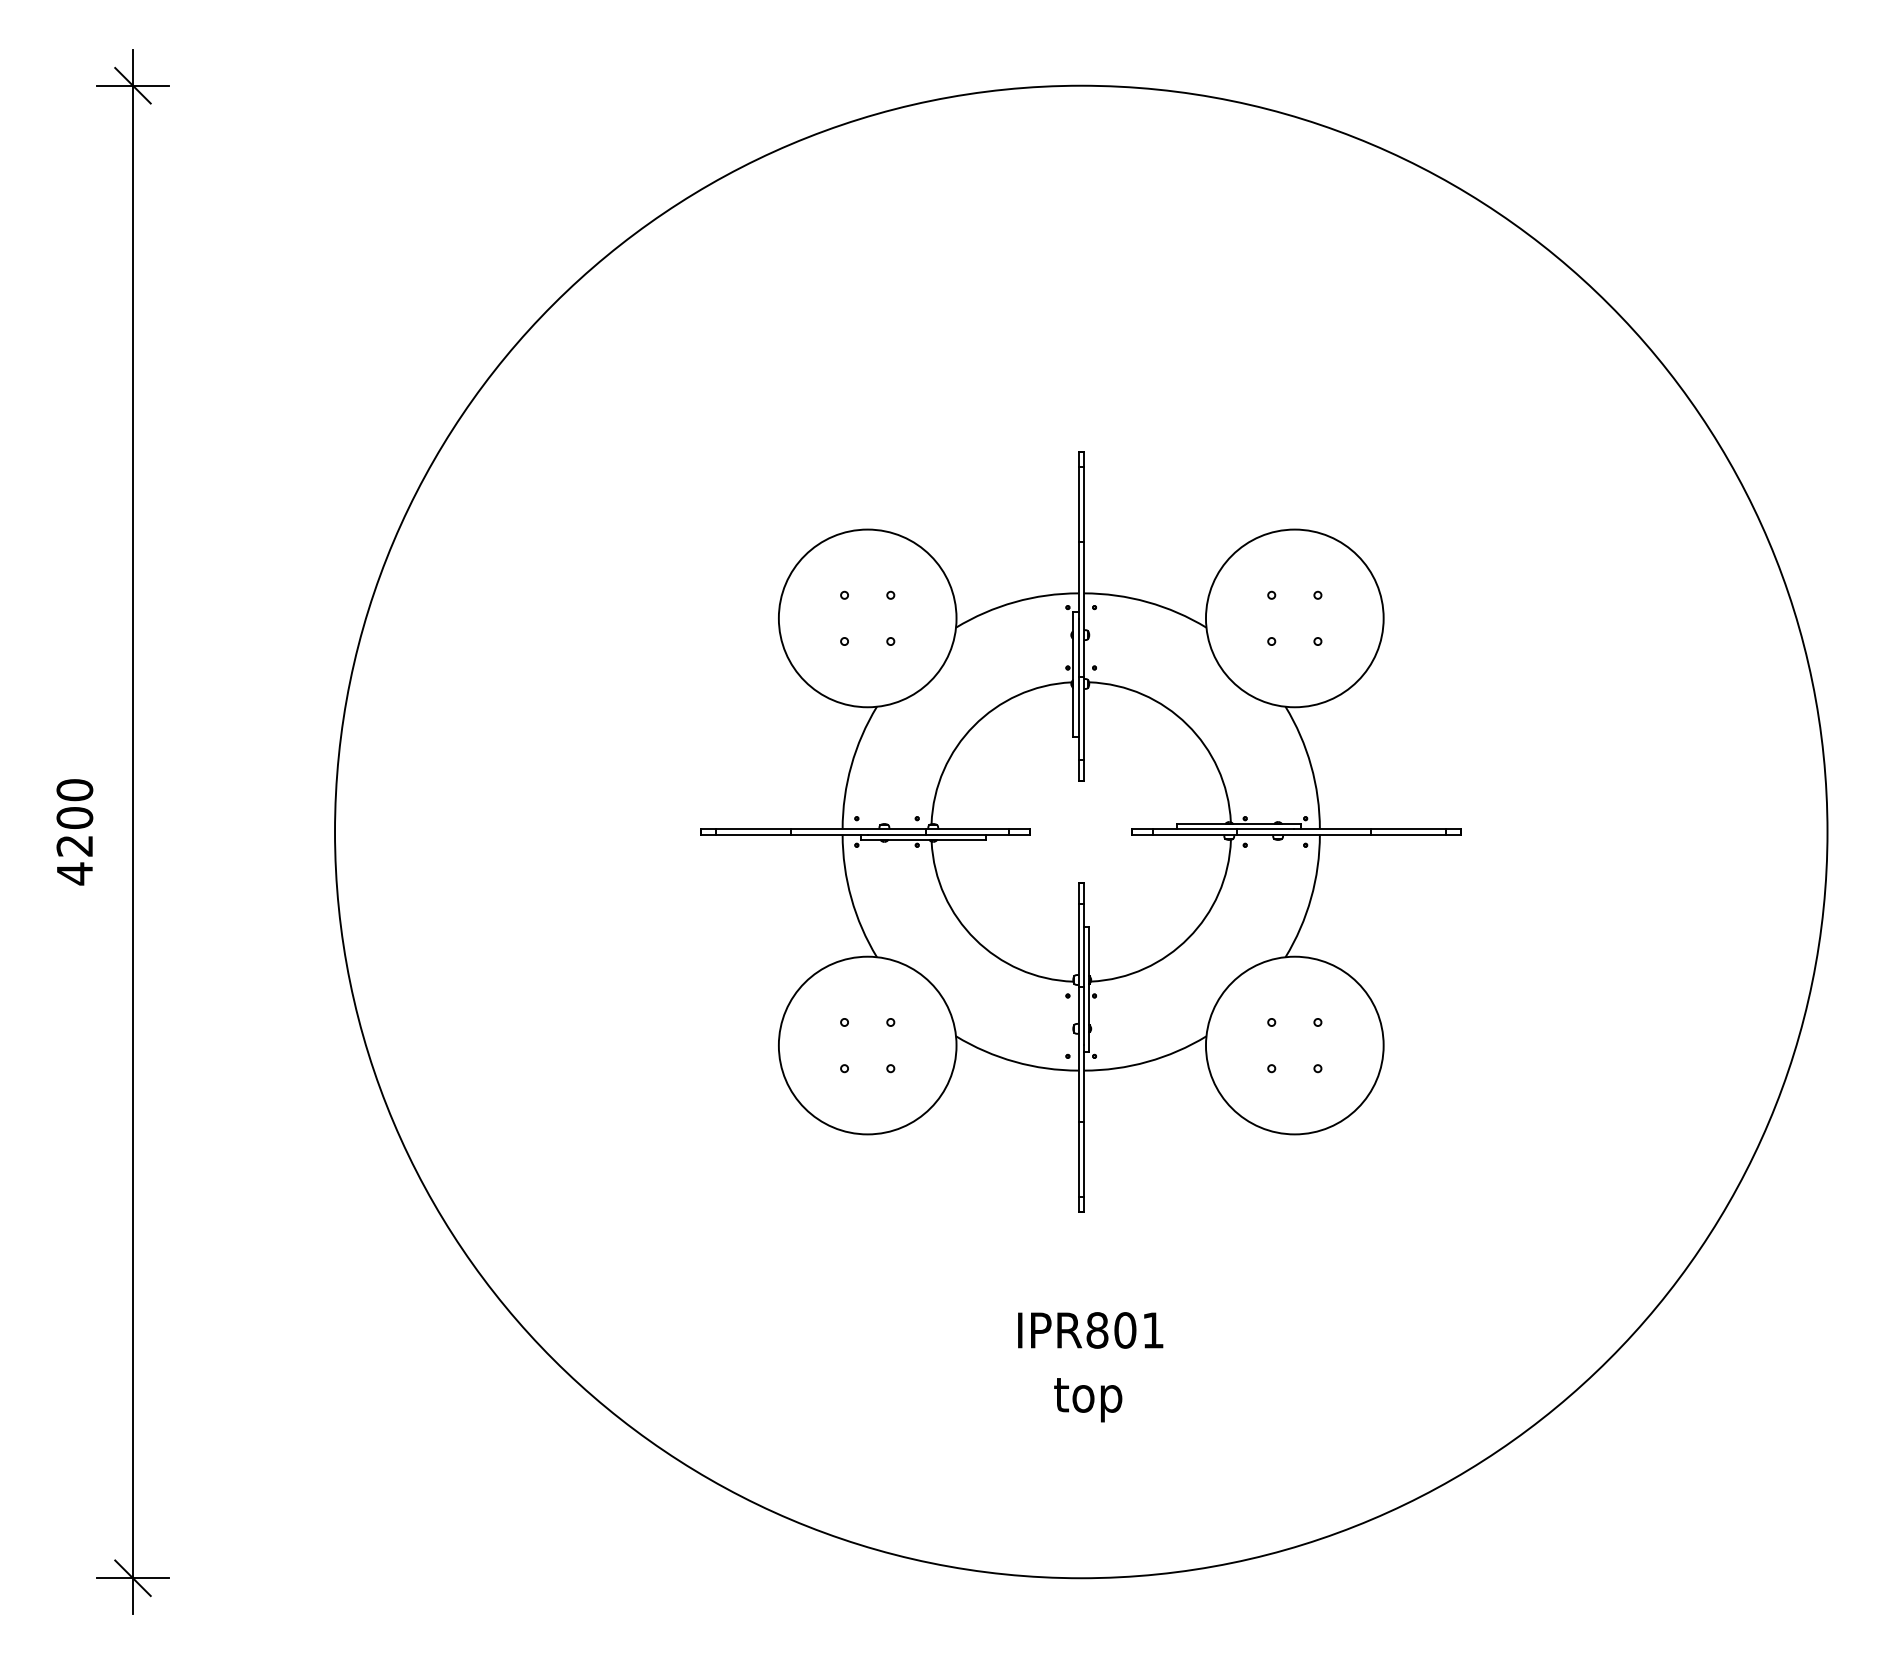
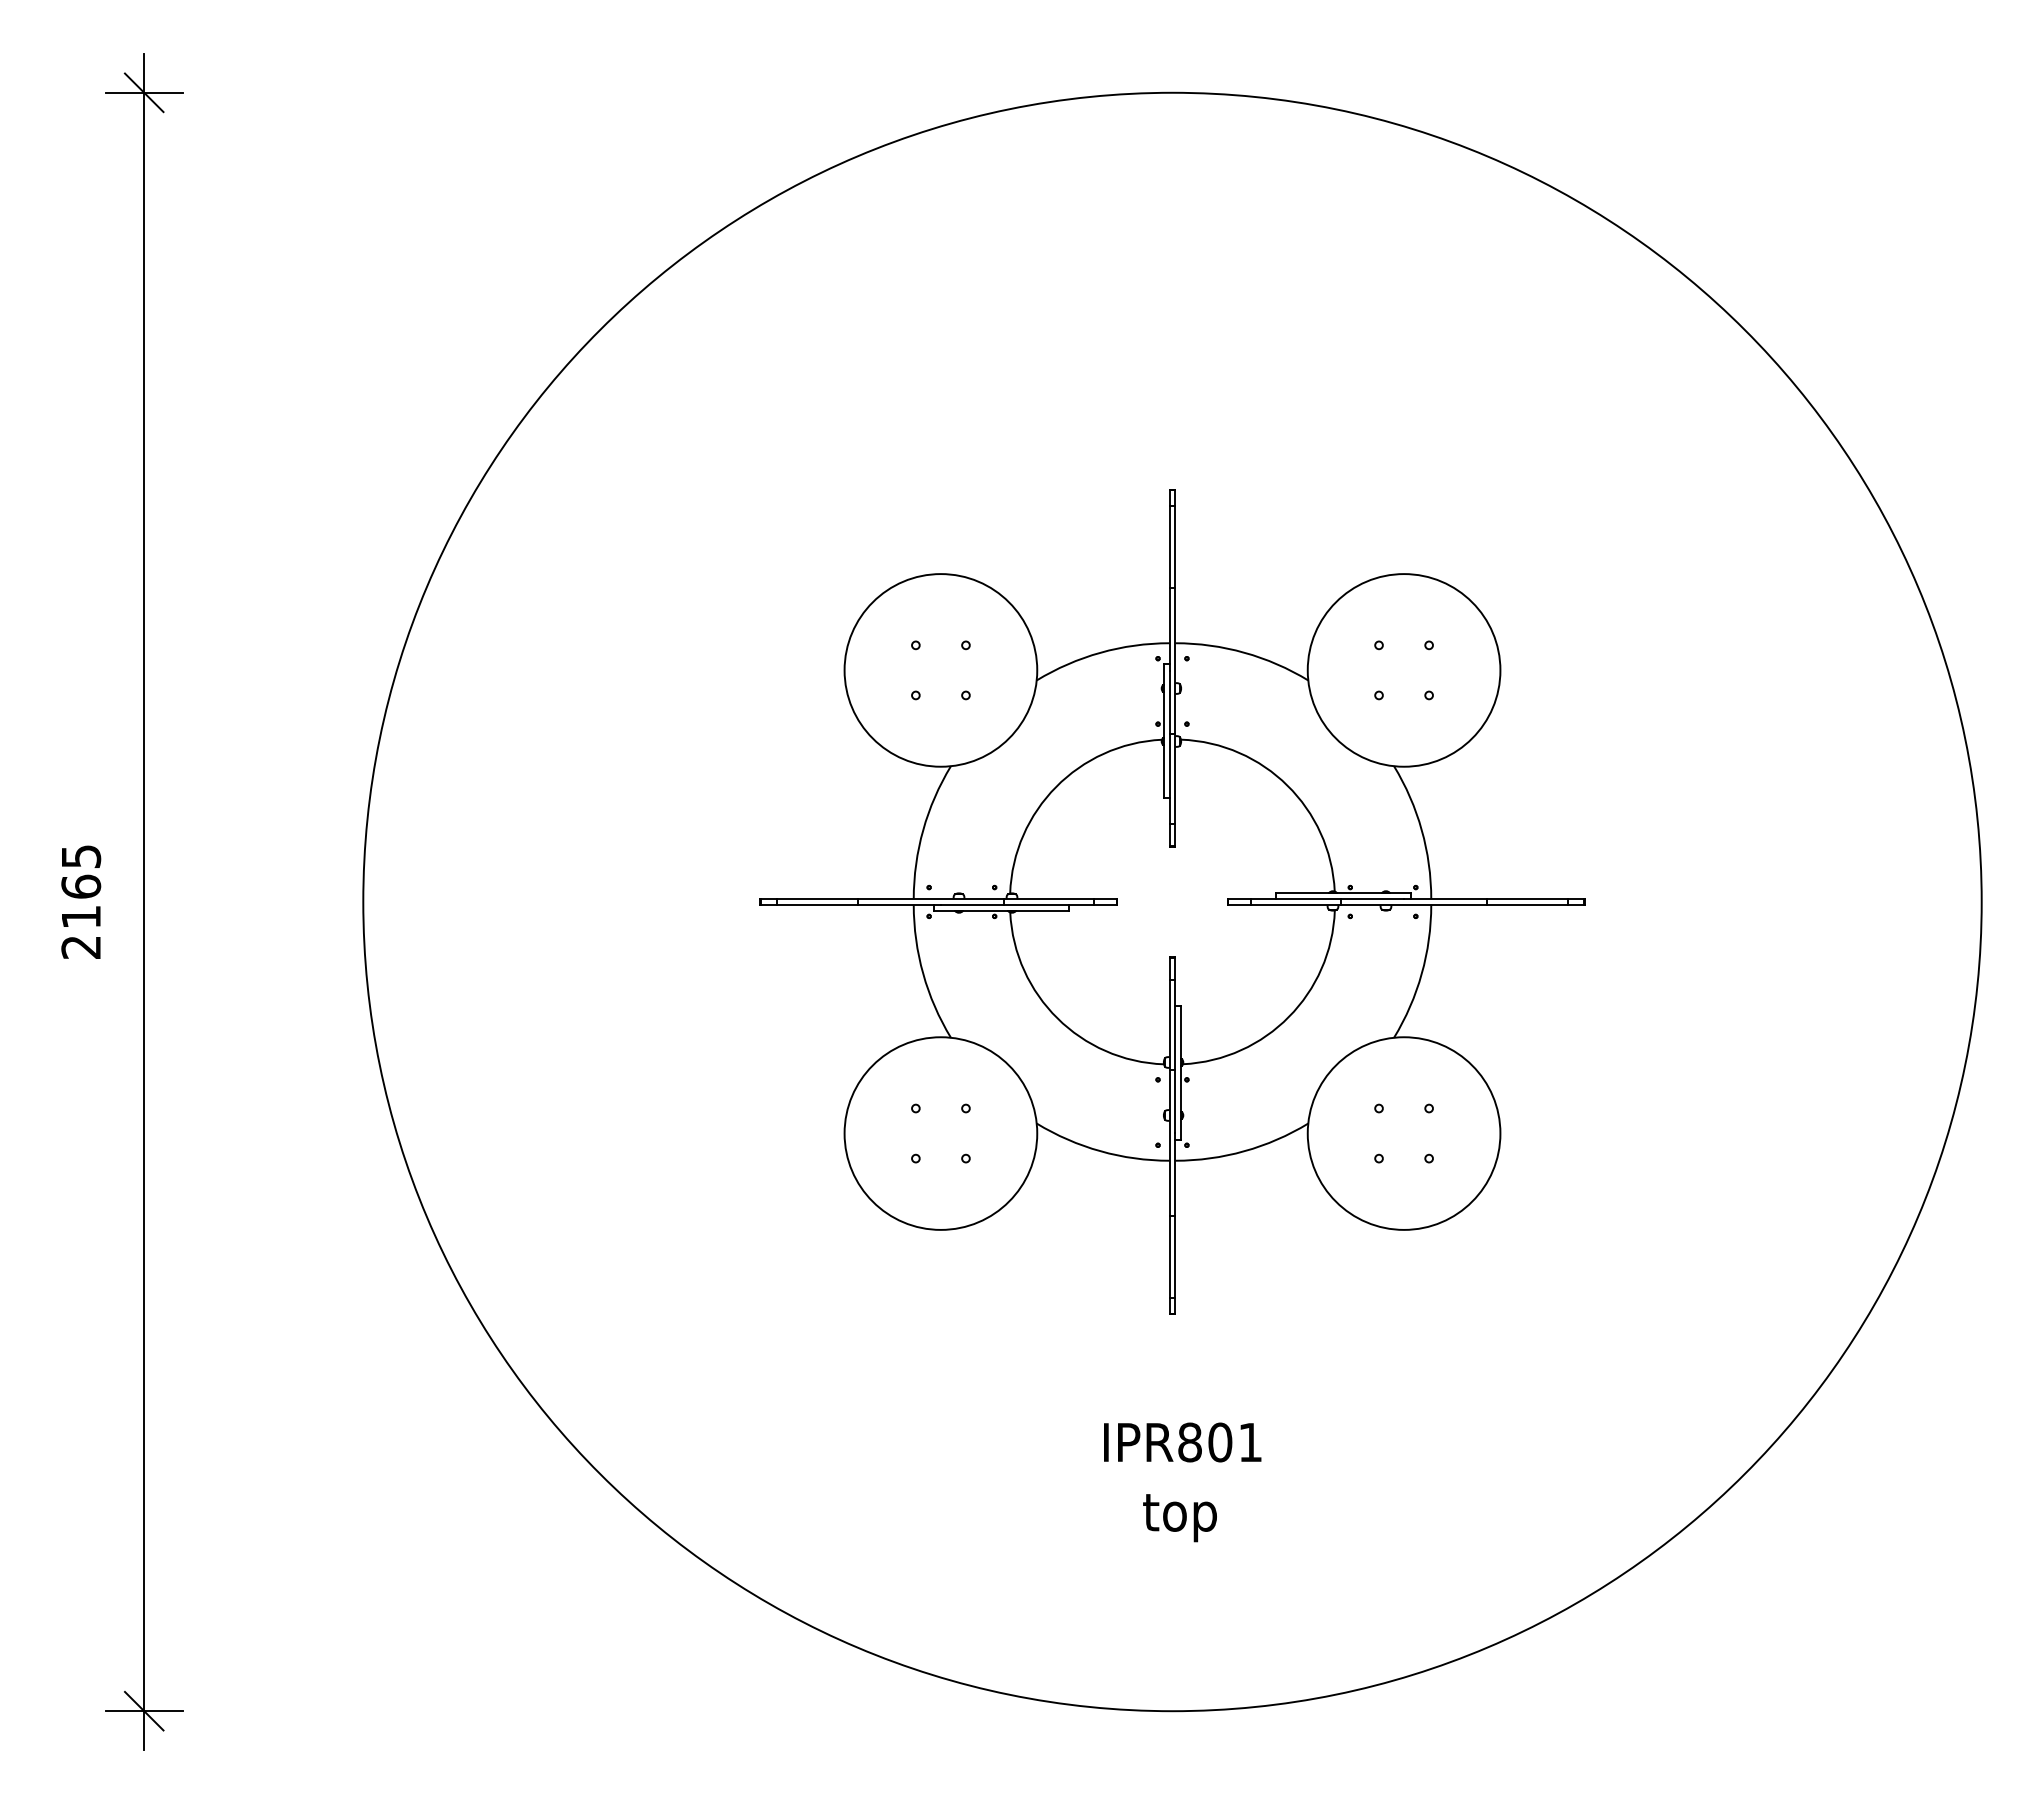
text: (75, 832) -> (81, 902), 4200 -> 2165

